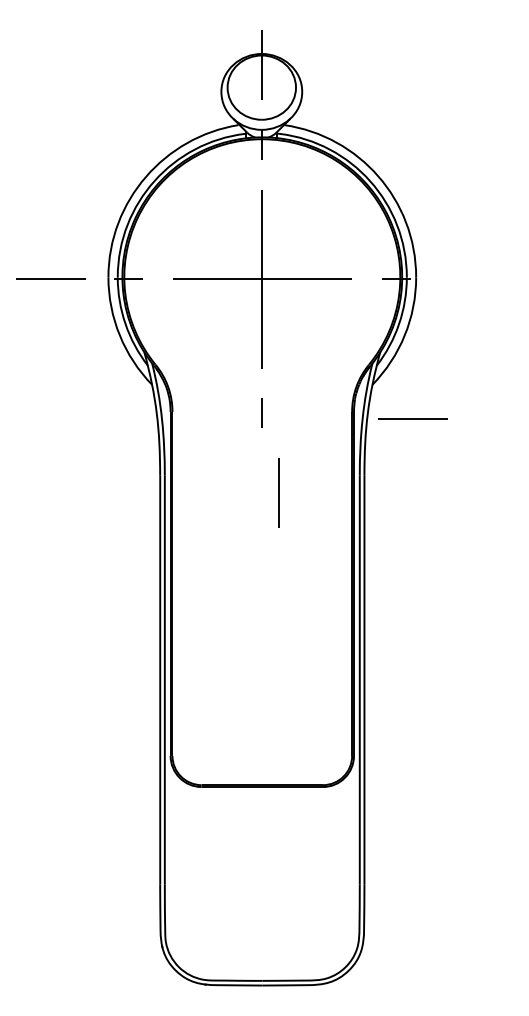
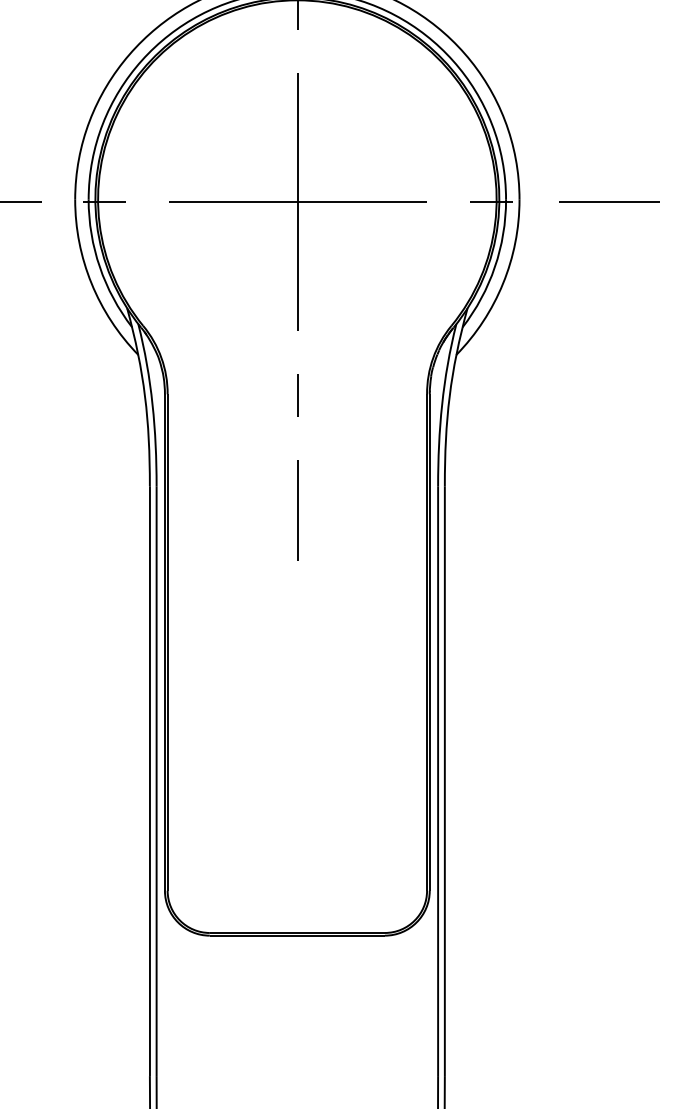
line: (412, 418) -> (608, 201), moved
line: (278, 492) -> (296, 510), moved

